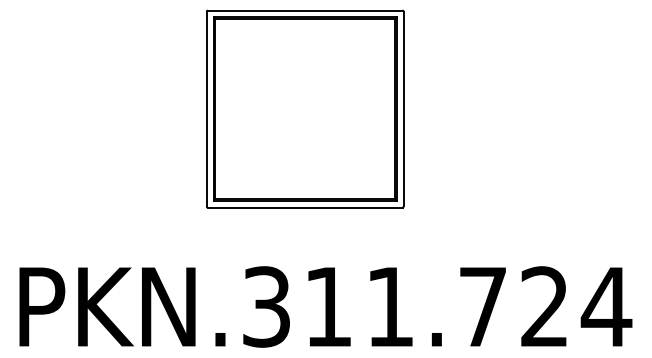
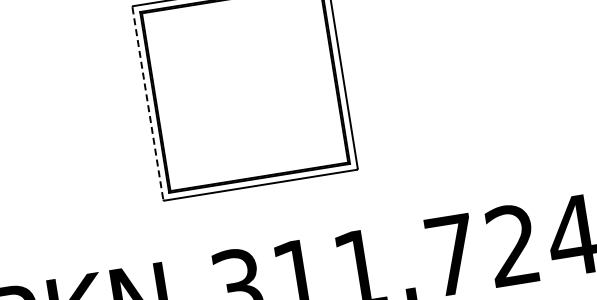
line: (206, 109) -> (147, 104), solid -> dashed

